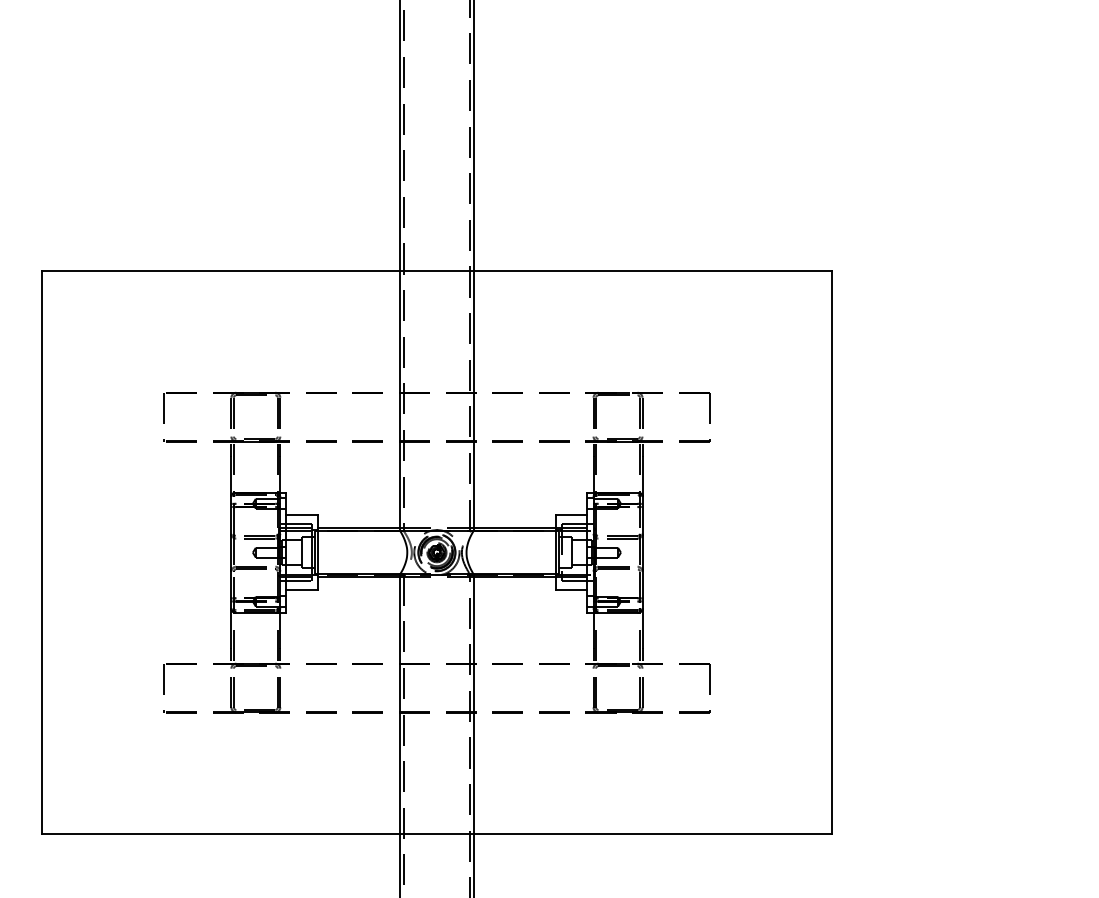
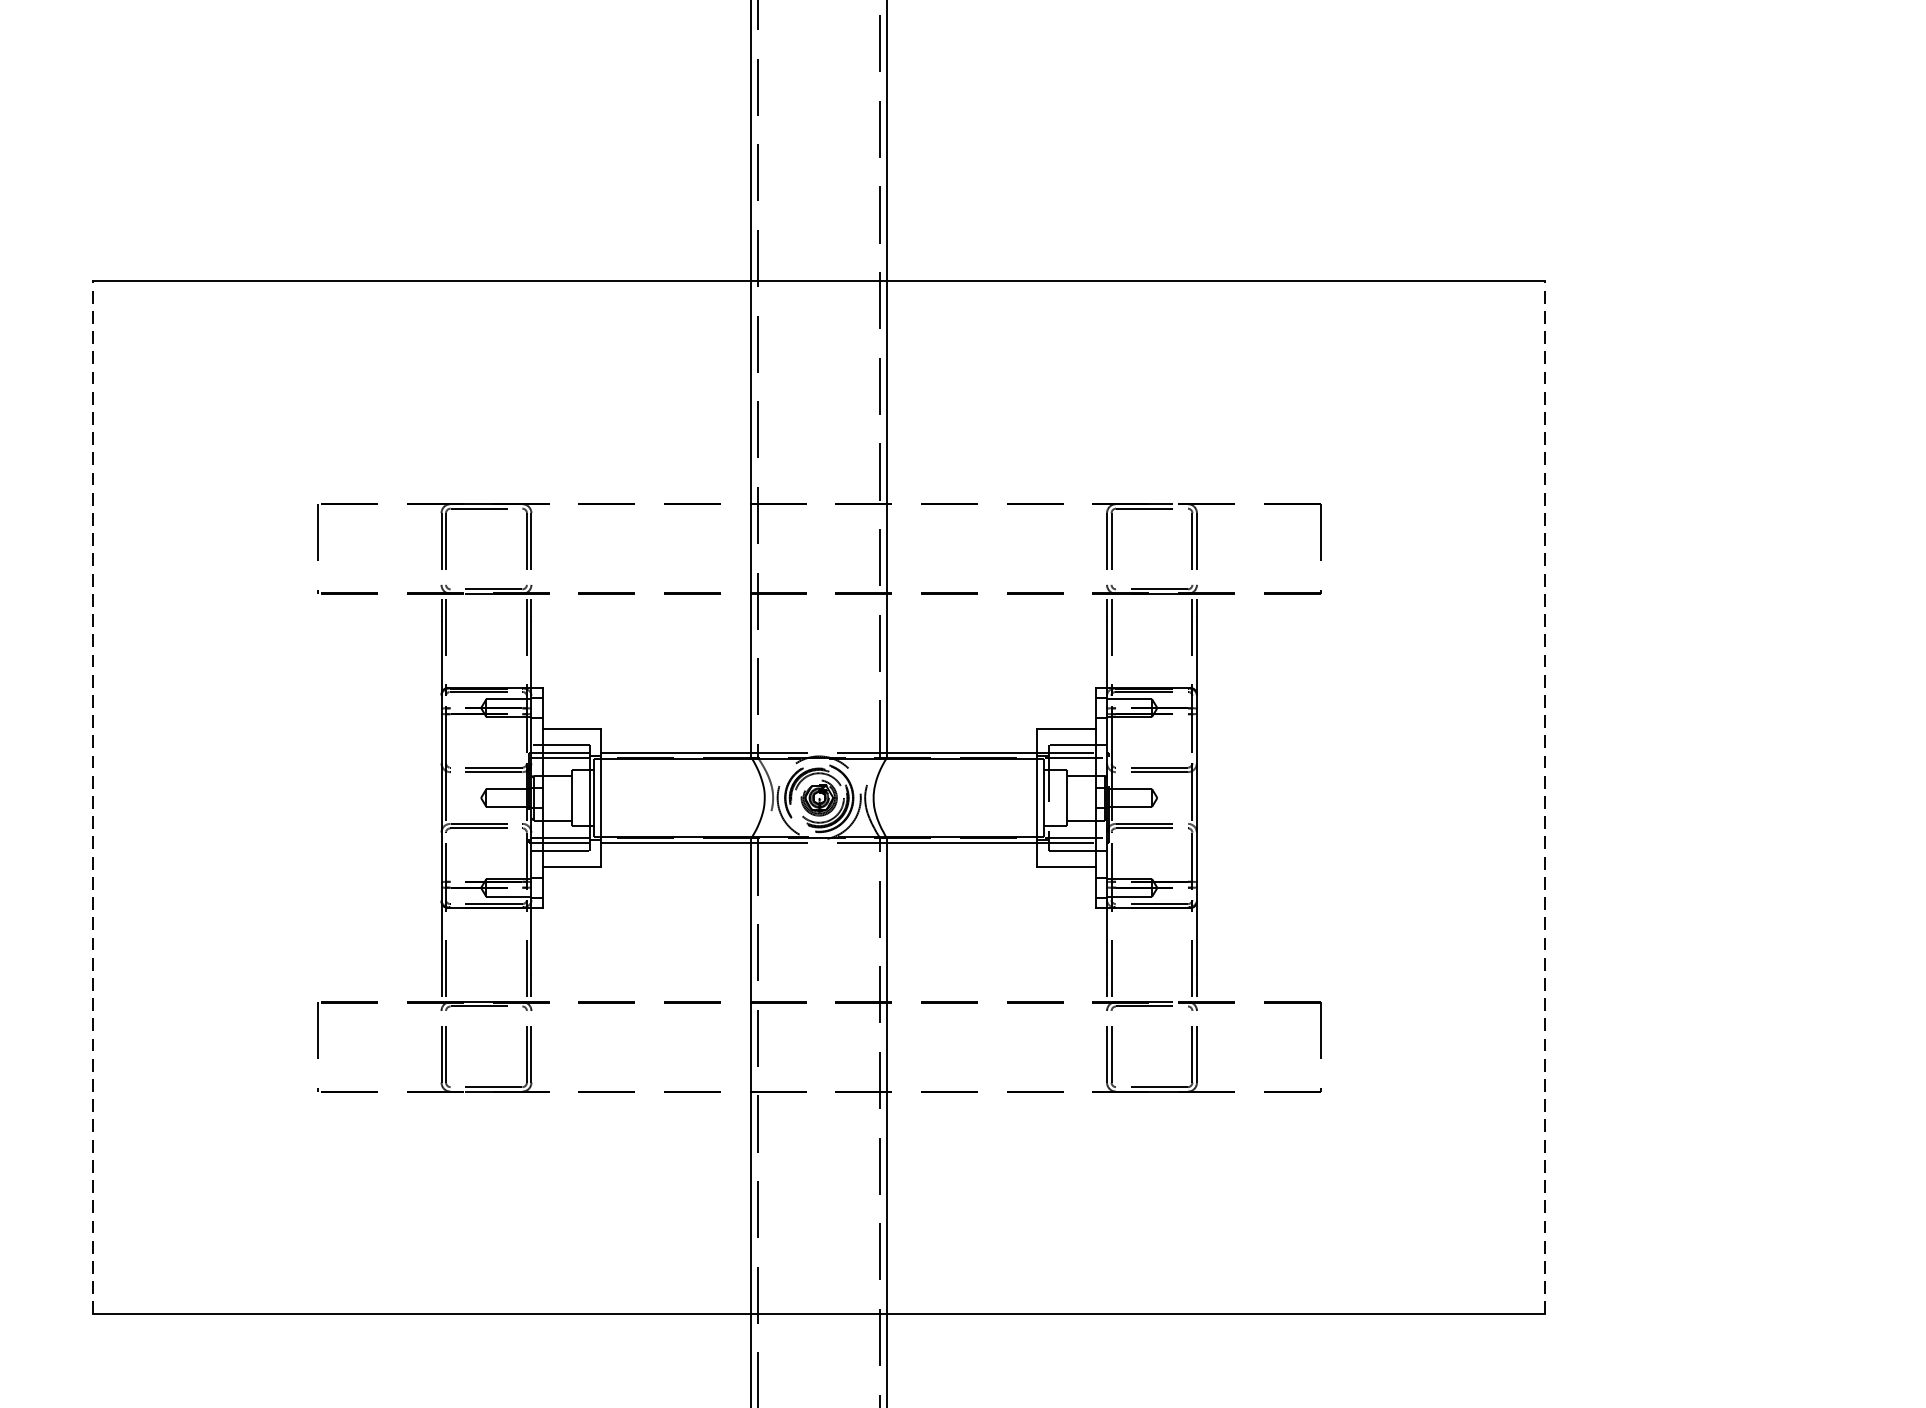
line: (41, 551) -> (92, 795), solid -> dashed
line: (832, 551) -> (1546, 795), solid -> dashed

